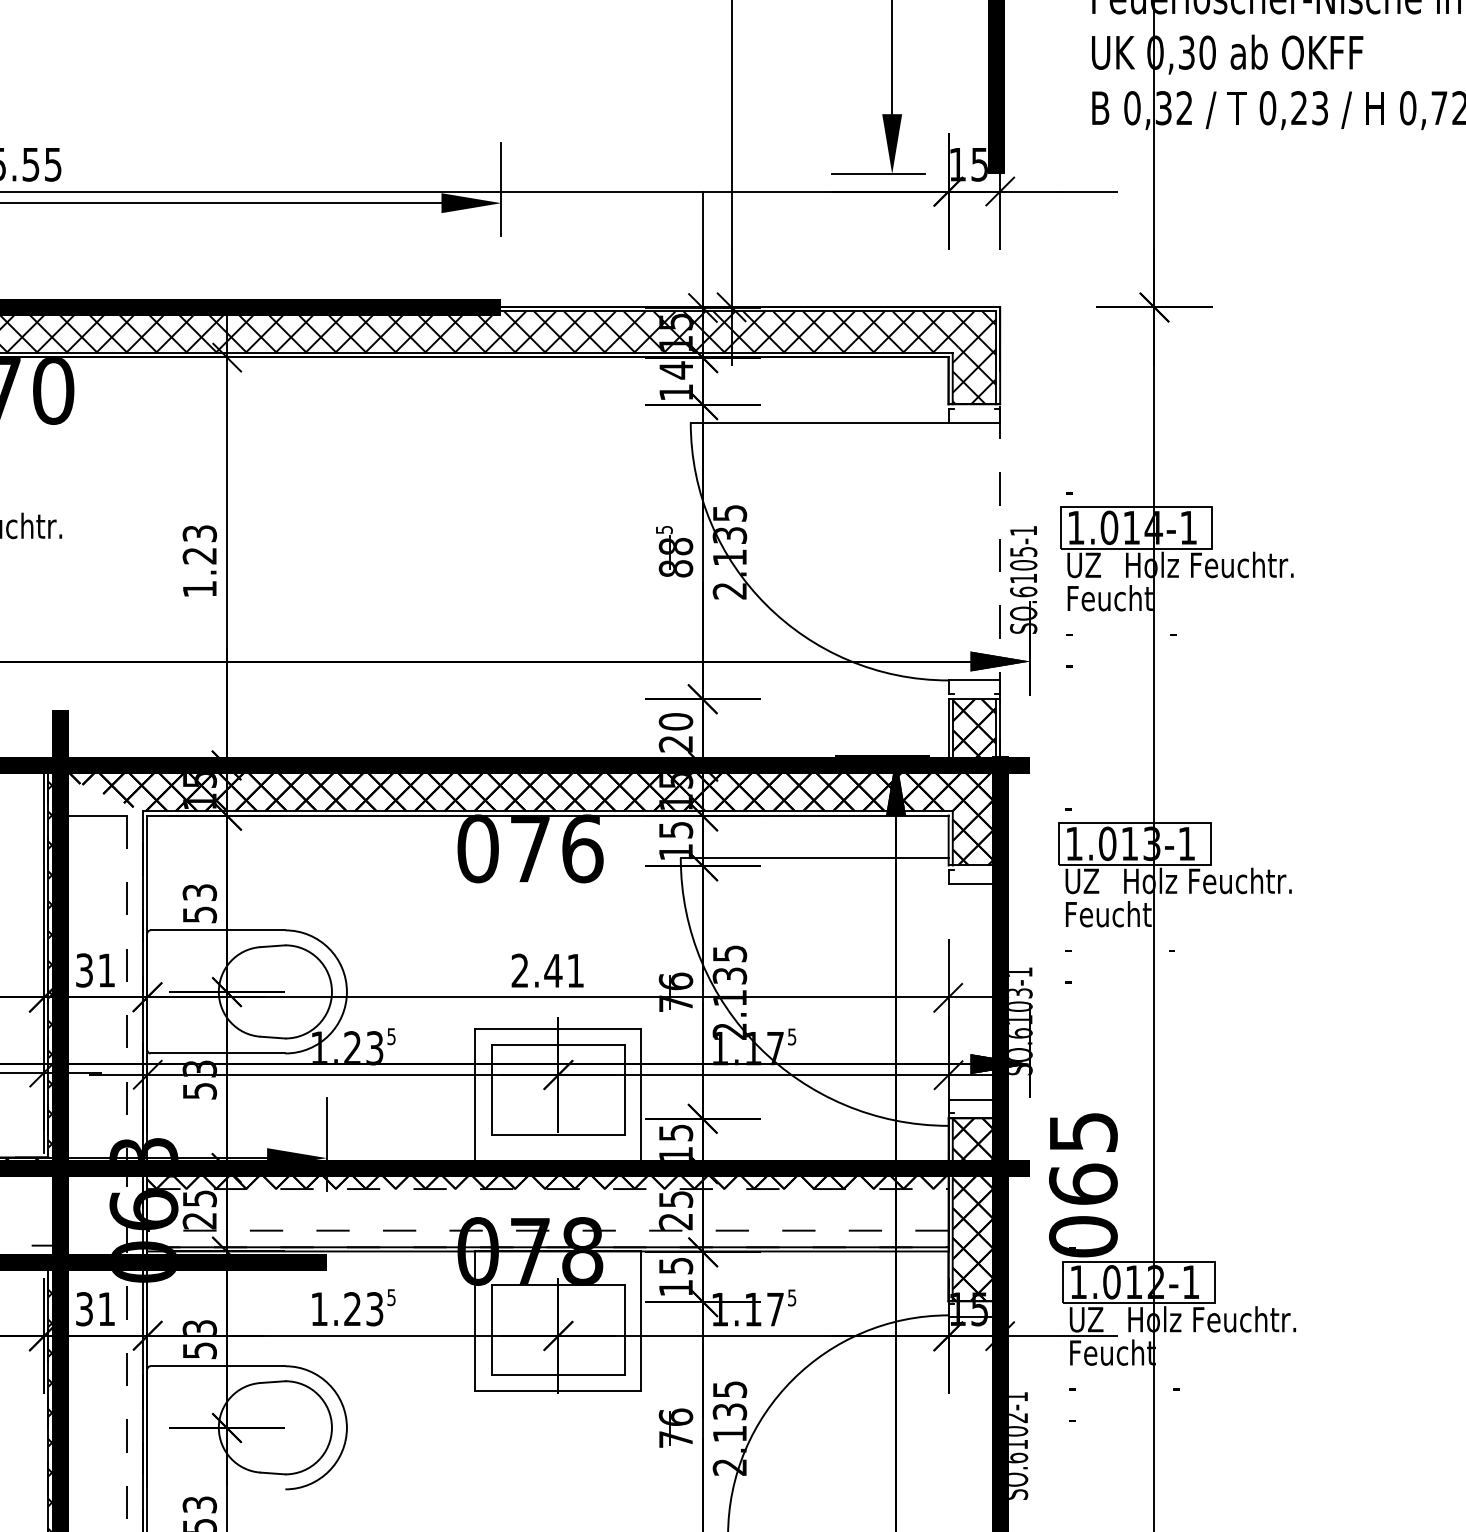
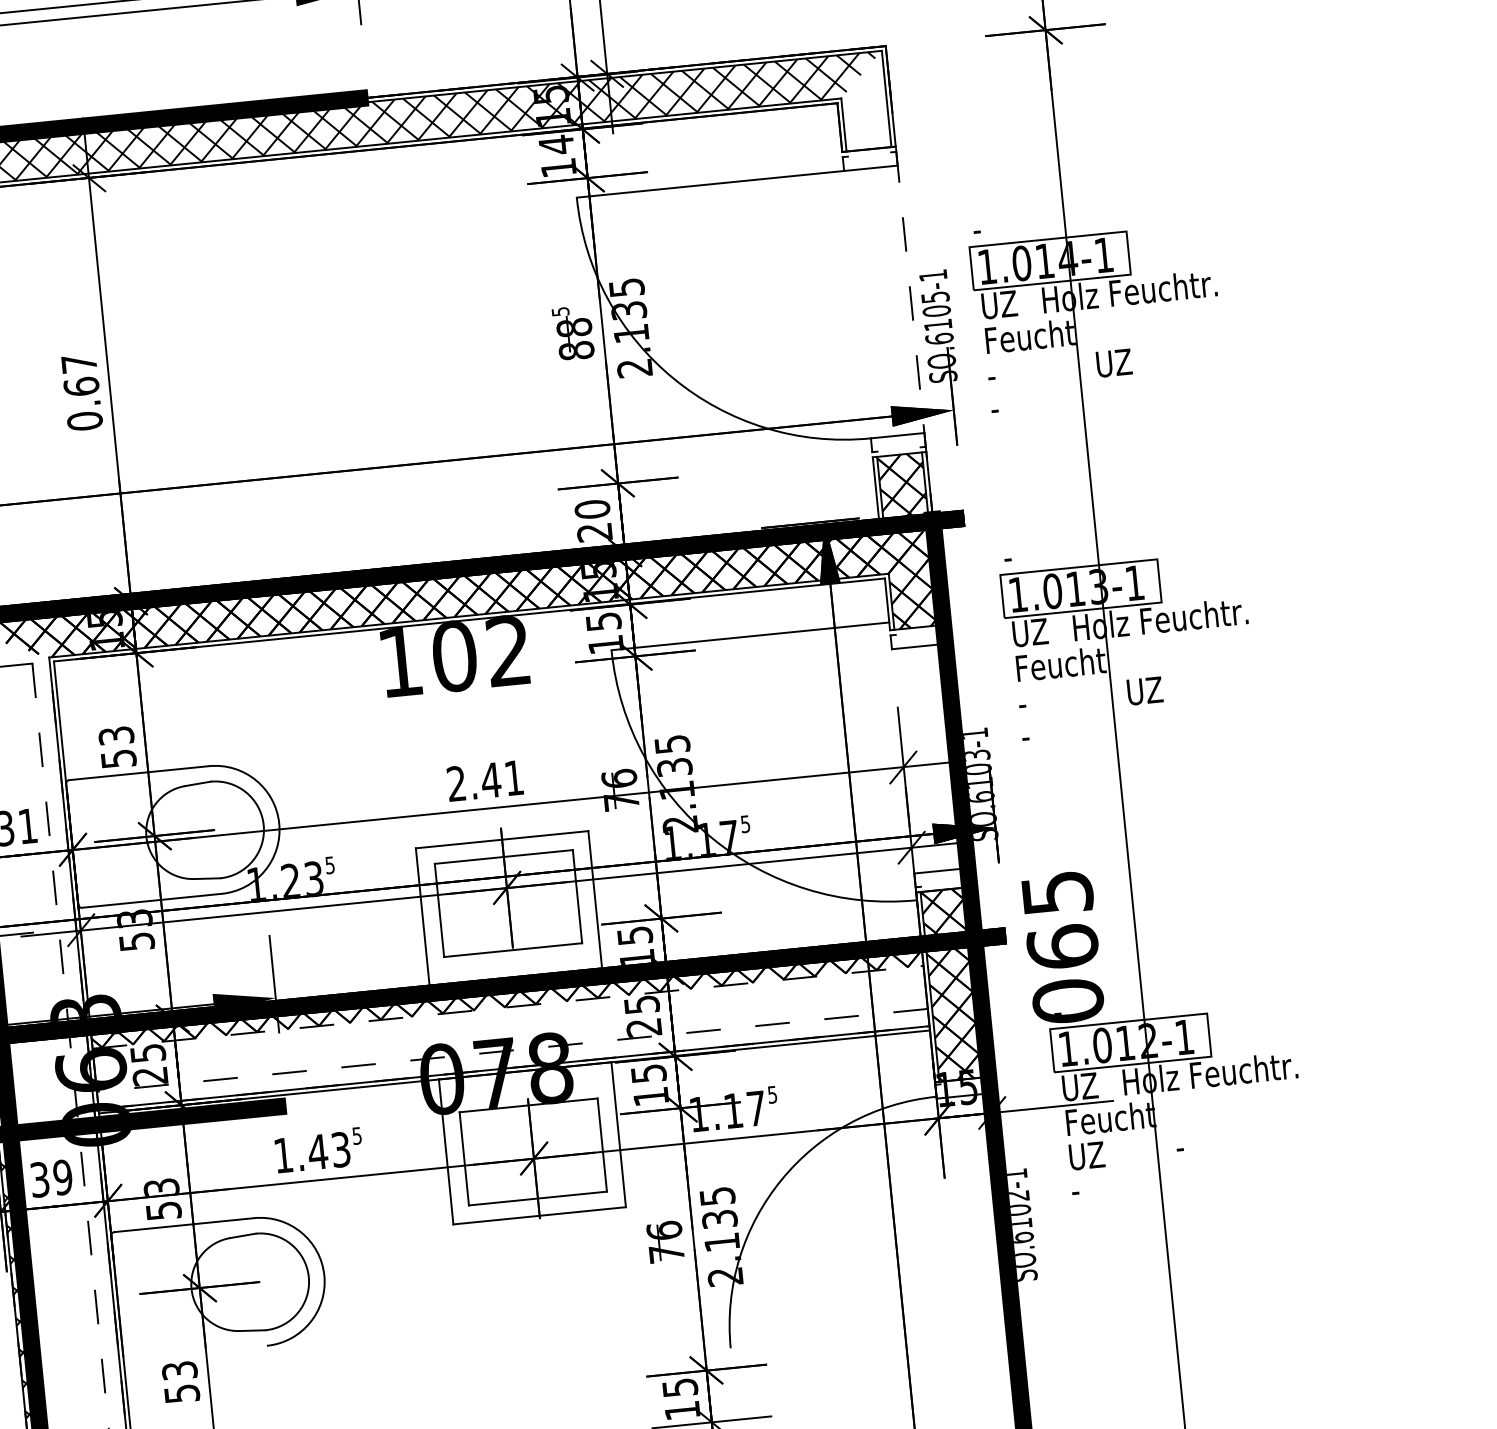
hatch: (974, 361) -> (864, 104), removed
text: (199, 561) -> (81, 392), 1.23 -> 0.67
text: (1187, 631) -> (1113, 362), - -> UZ
text: (530, 848) -> (454, 655), 076 -> 102
text: (1186, 947) -> (1145, 690), - -> UZ
text: (352, 1308) -> (317, 1151), 1.23 -> 1.43
text: (106, 1309) -> (62, 1177), 31 -> 39
text: (1086, 1386) -> (1086, 1156), - -> UZ

